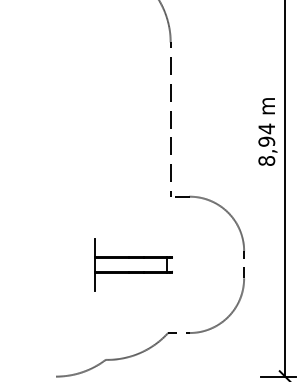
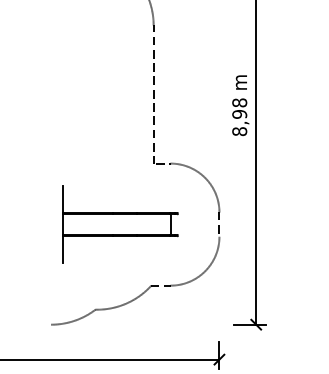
text: (266, 128) -> (239, 102), 8,94 -> 8,98
part: (133, 264) -> (120, 224), size x1.67

